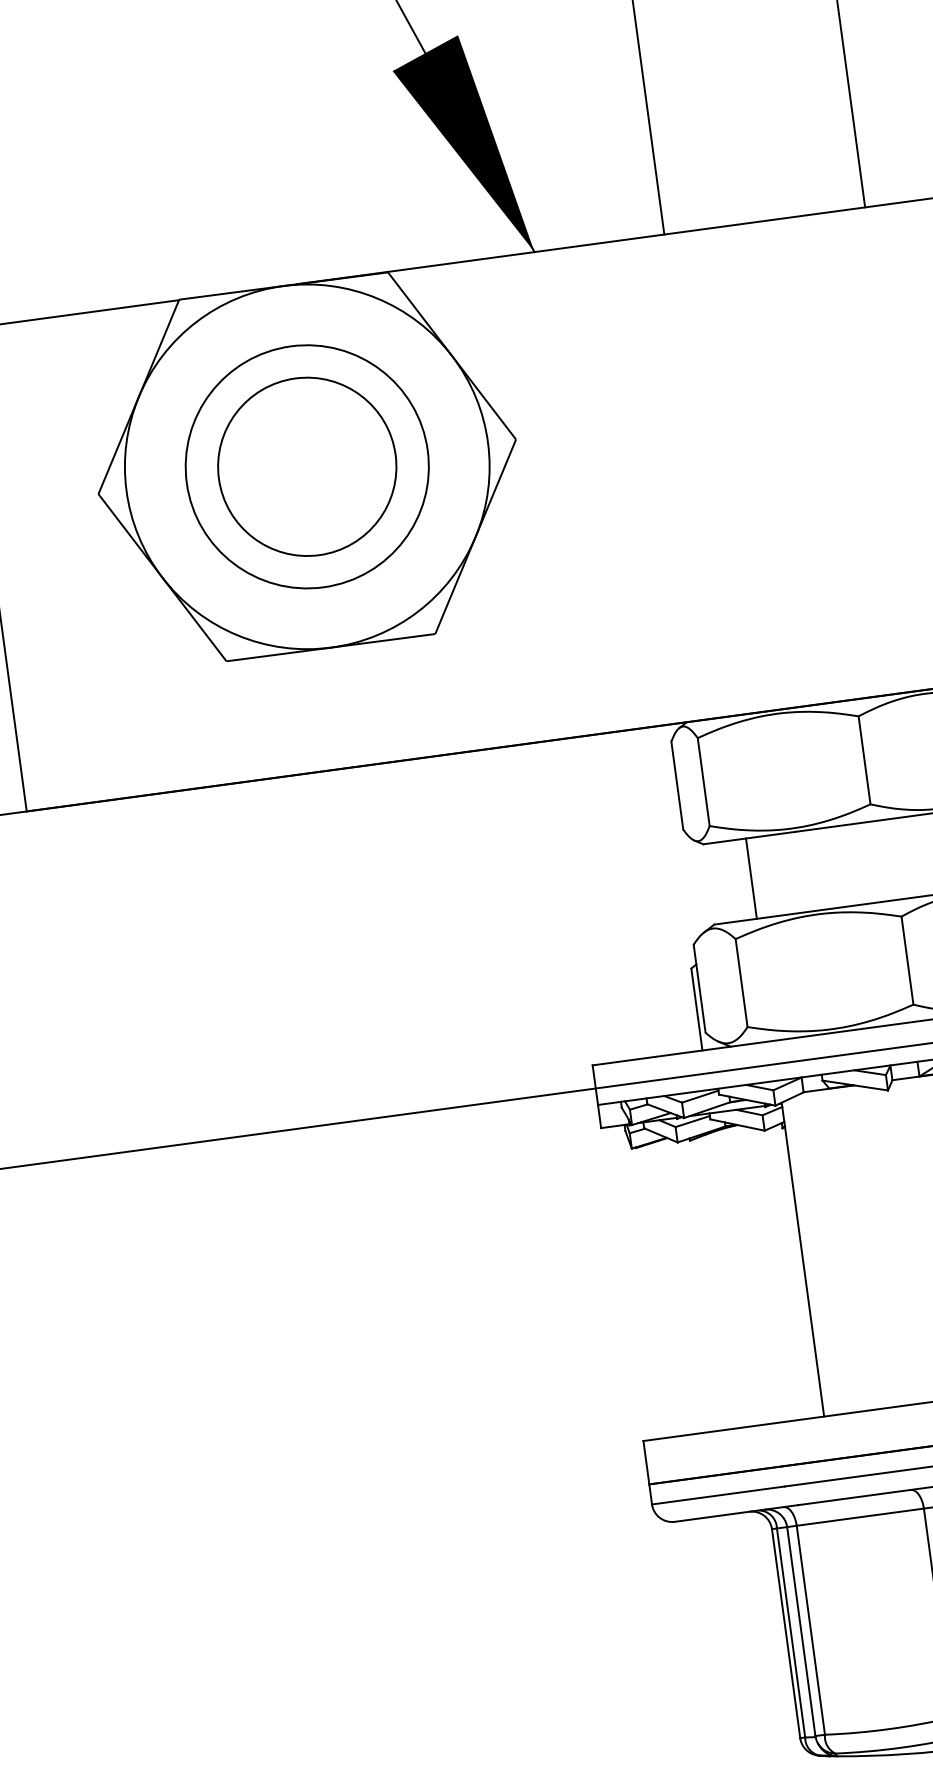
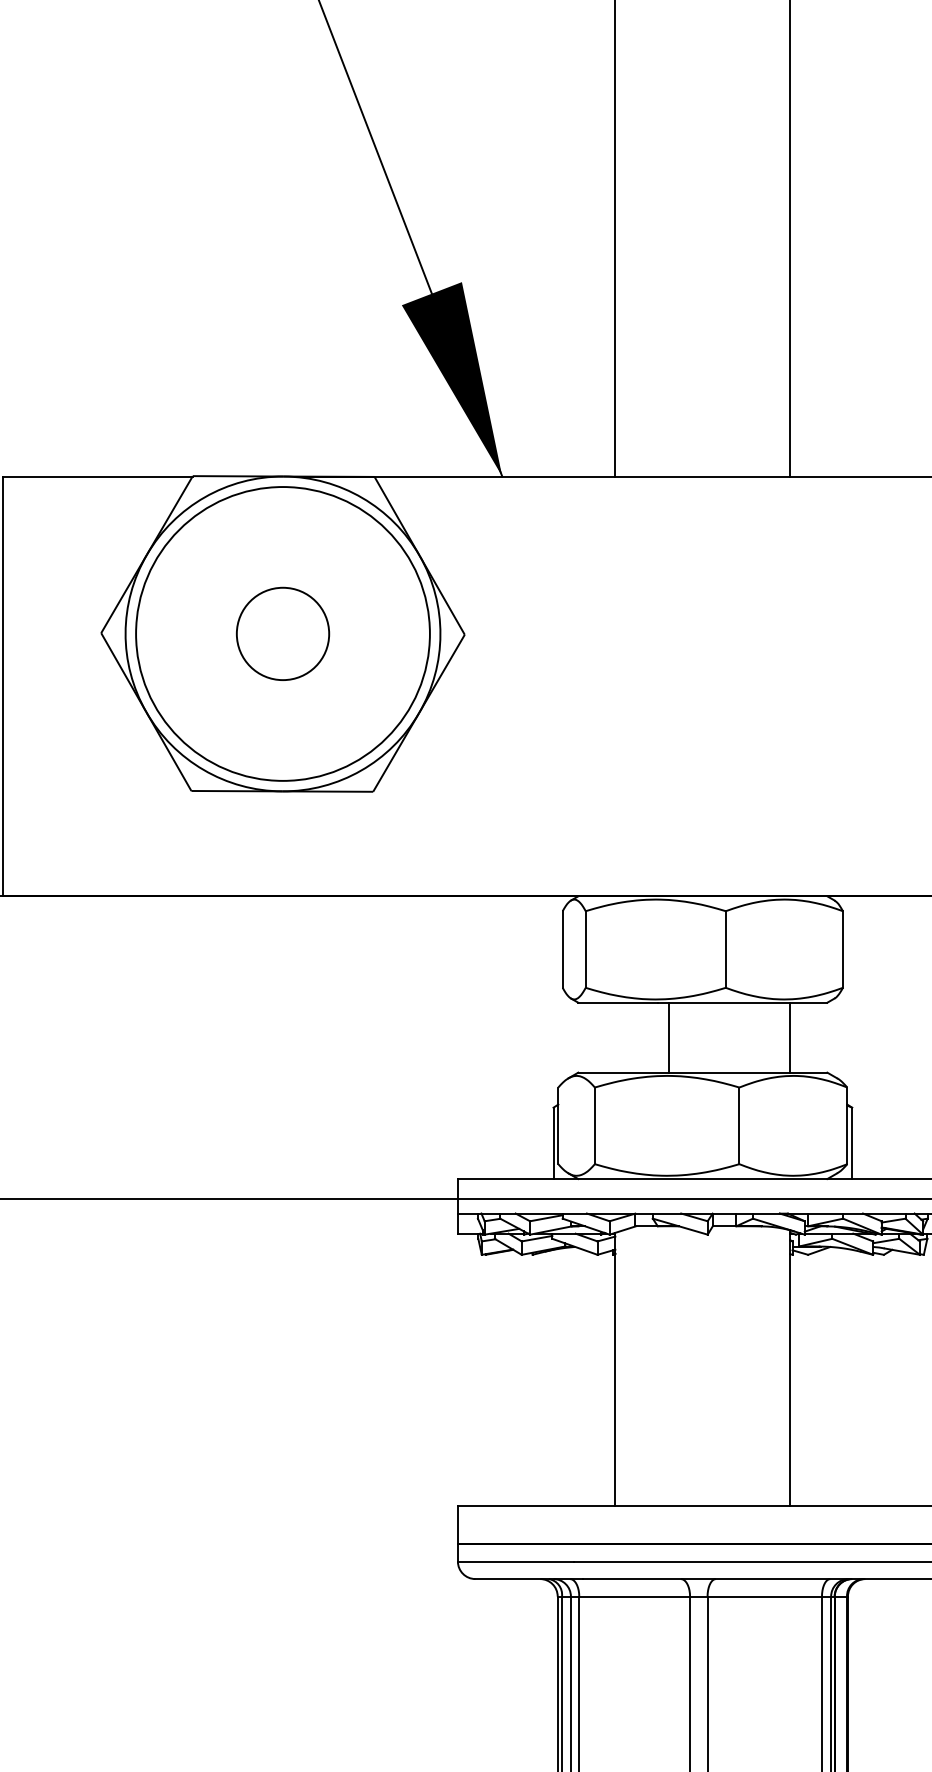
circle: (306, 466) -> (282, 633), size x0.6
circle: (306, 466) -> (282, 633), size x1.4
line: (751, 878) -> (669, 1037), moved

